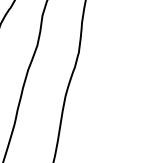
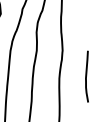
curve: (109, 101) -> (86, 76), added

